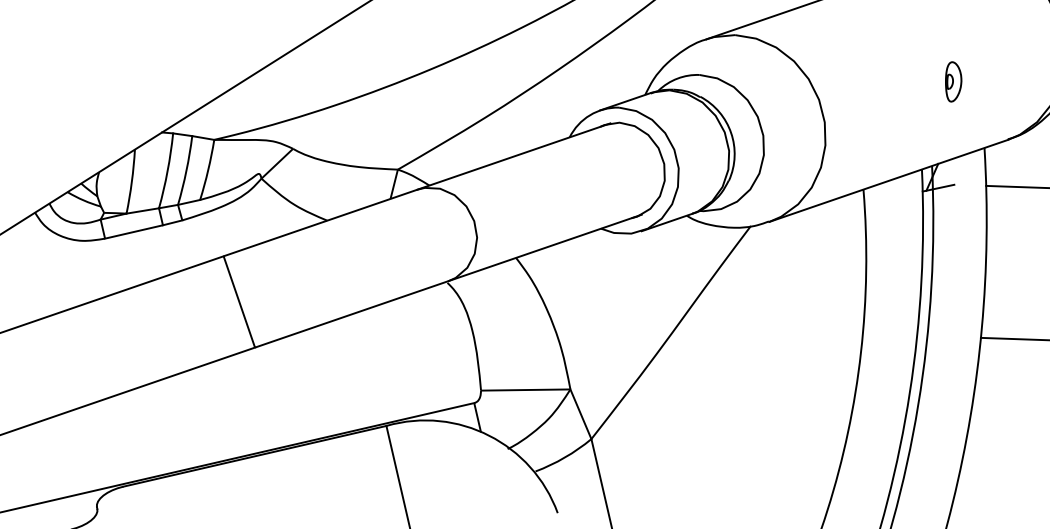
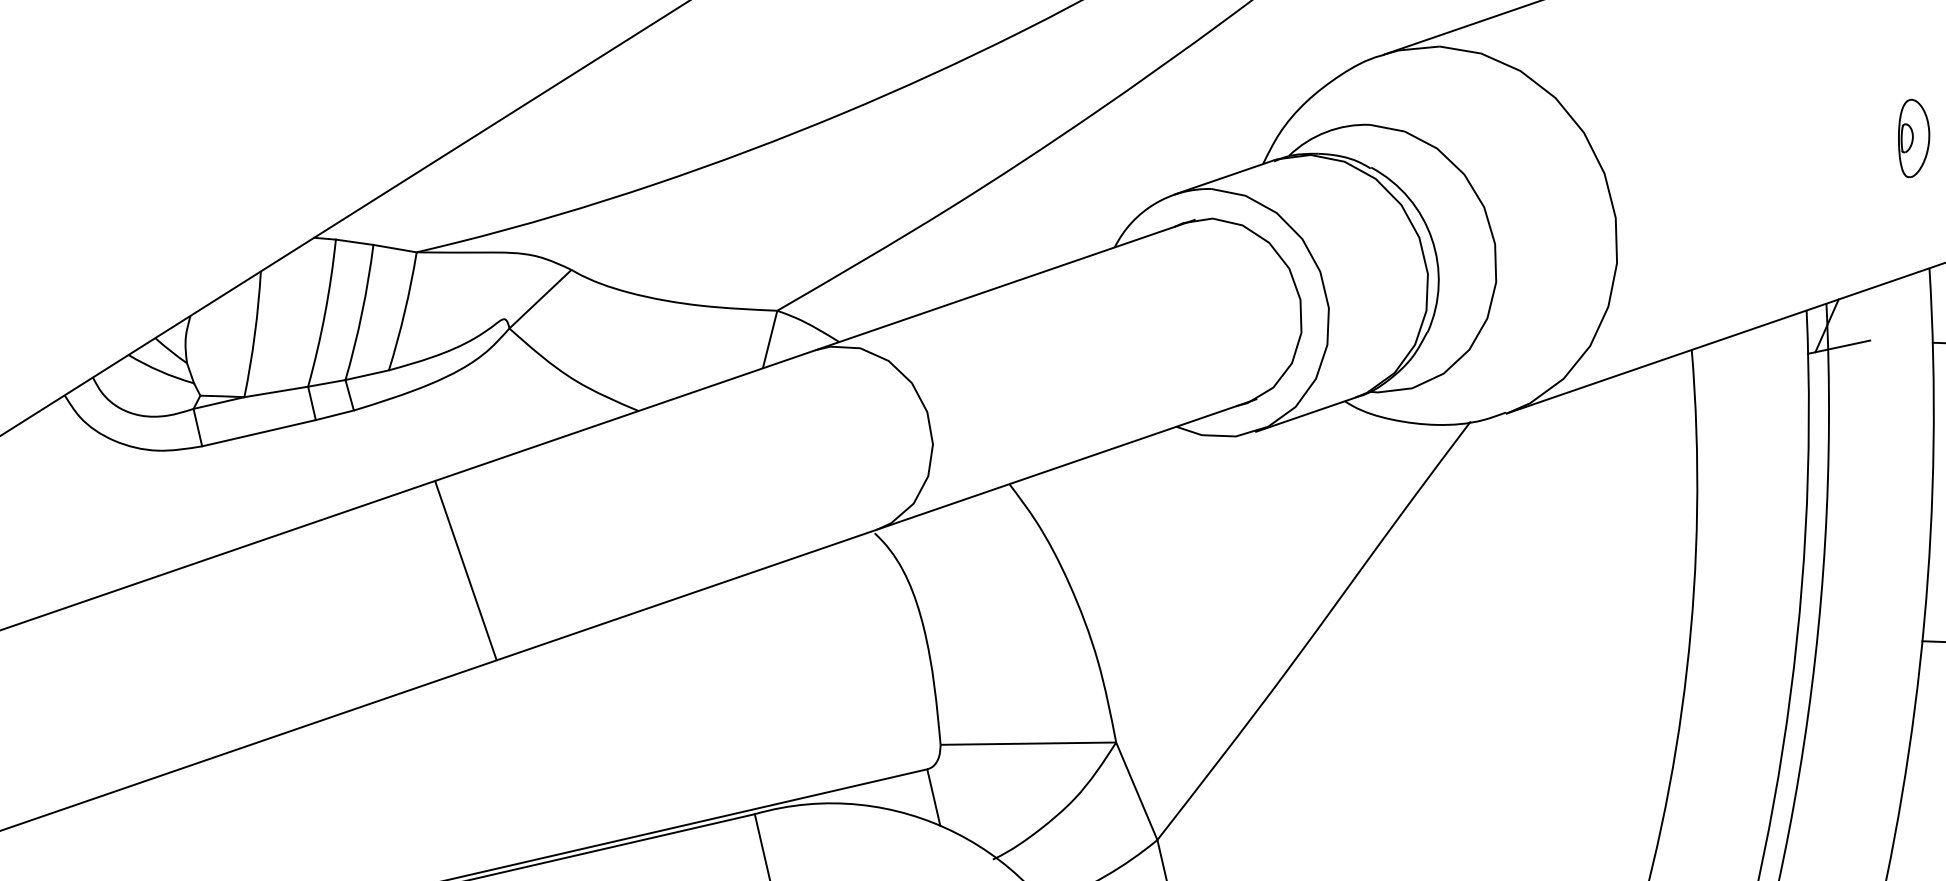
part: (953, 81) -> (1913, 137), moved

